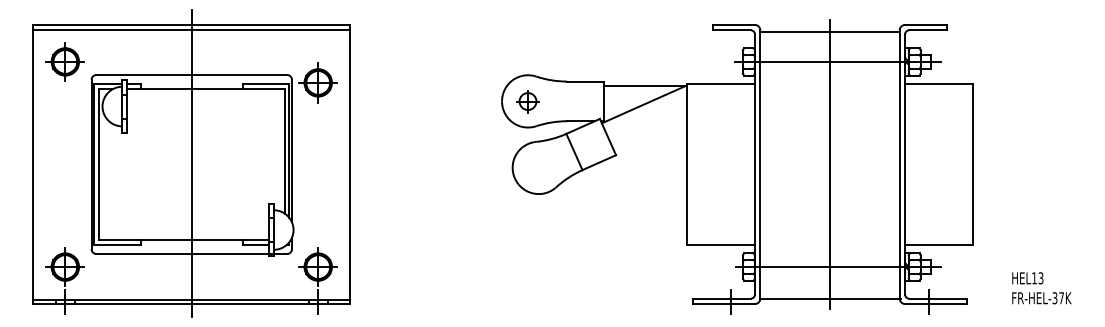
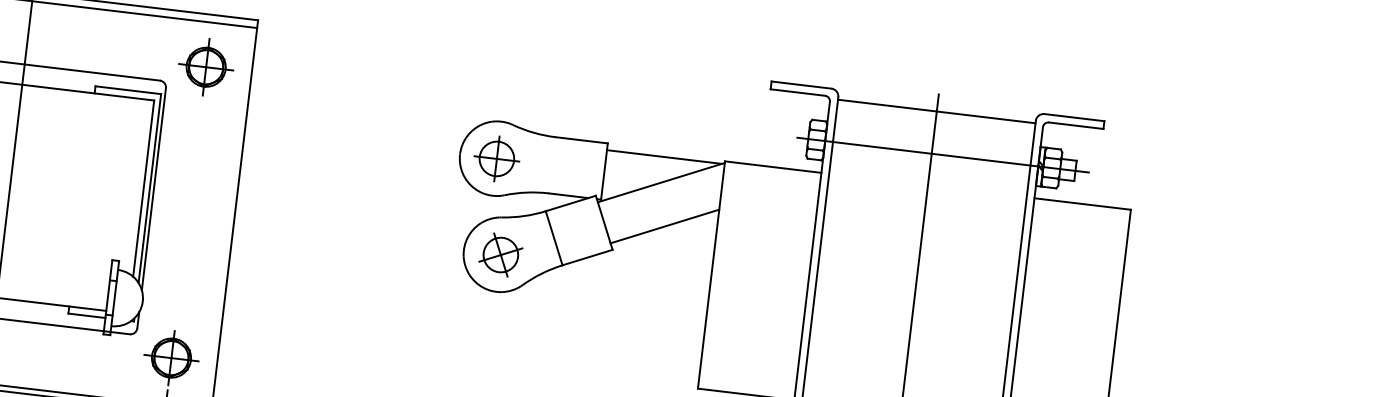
part: (317, 82) -> (205, 66), moved
part: (527, 101) -> (496, 158), size x1.43
line: (650, 134) -> (664, 226), added
part: (538, 167) -> (500, 254), added

